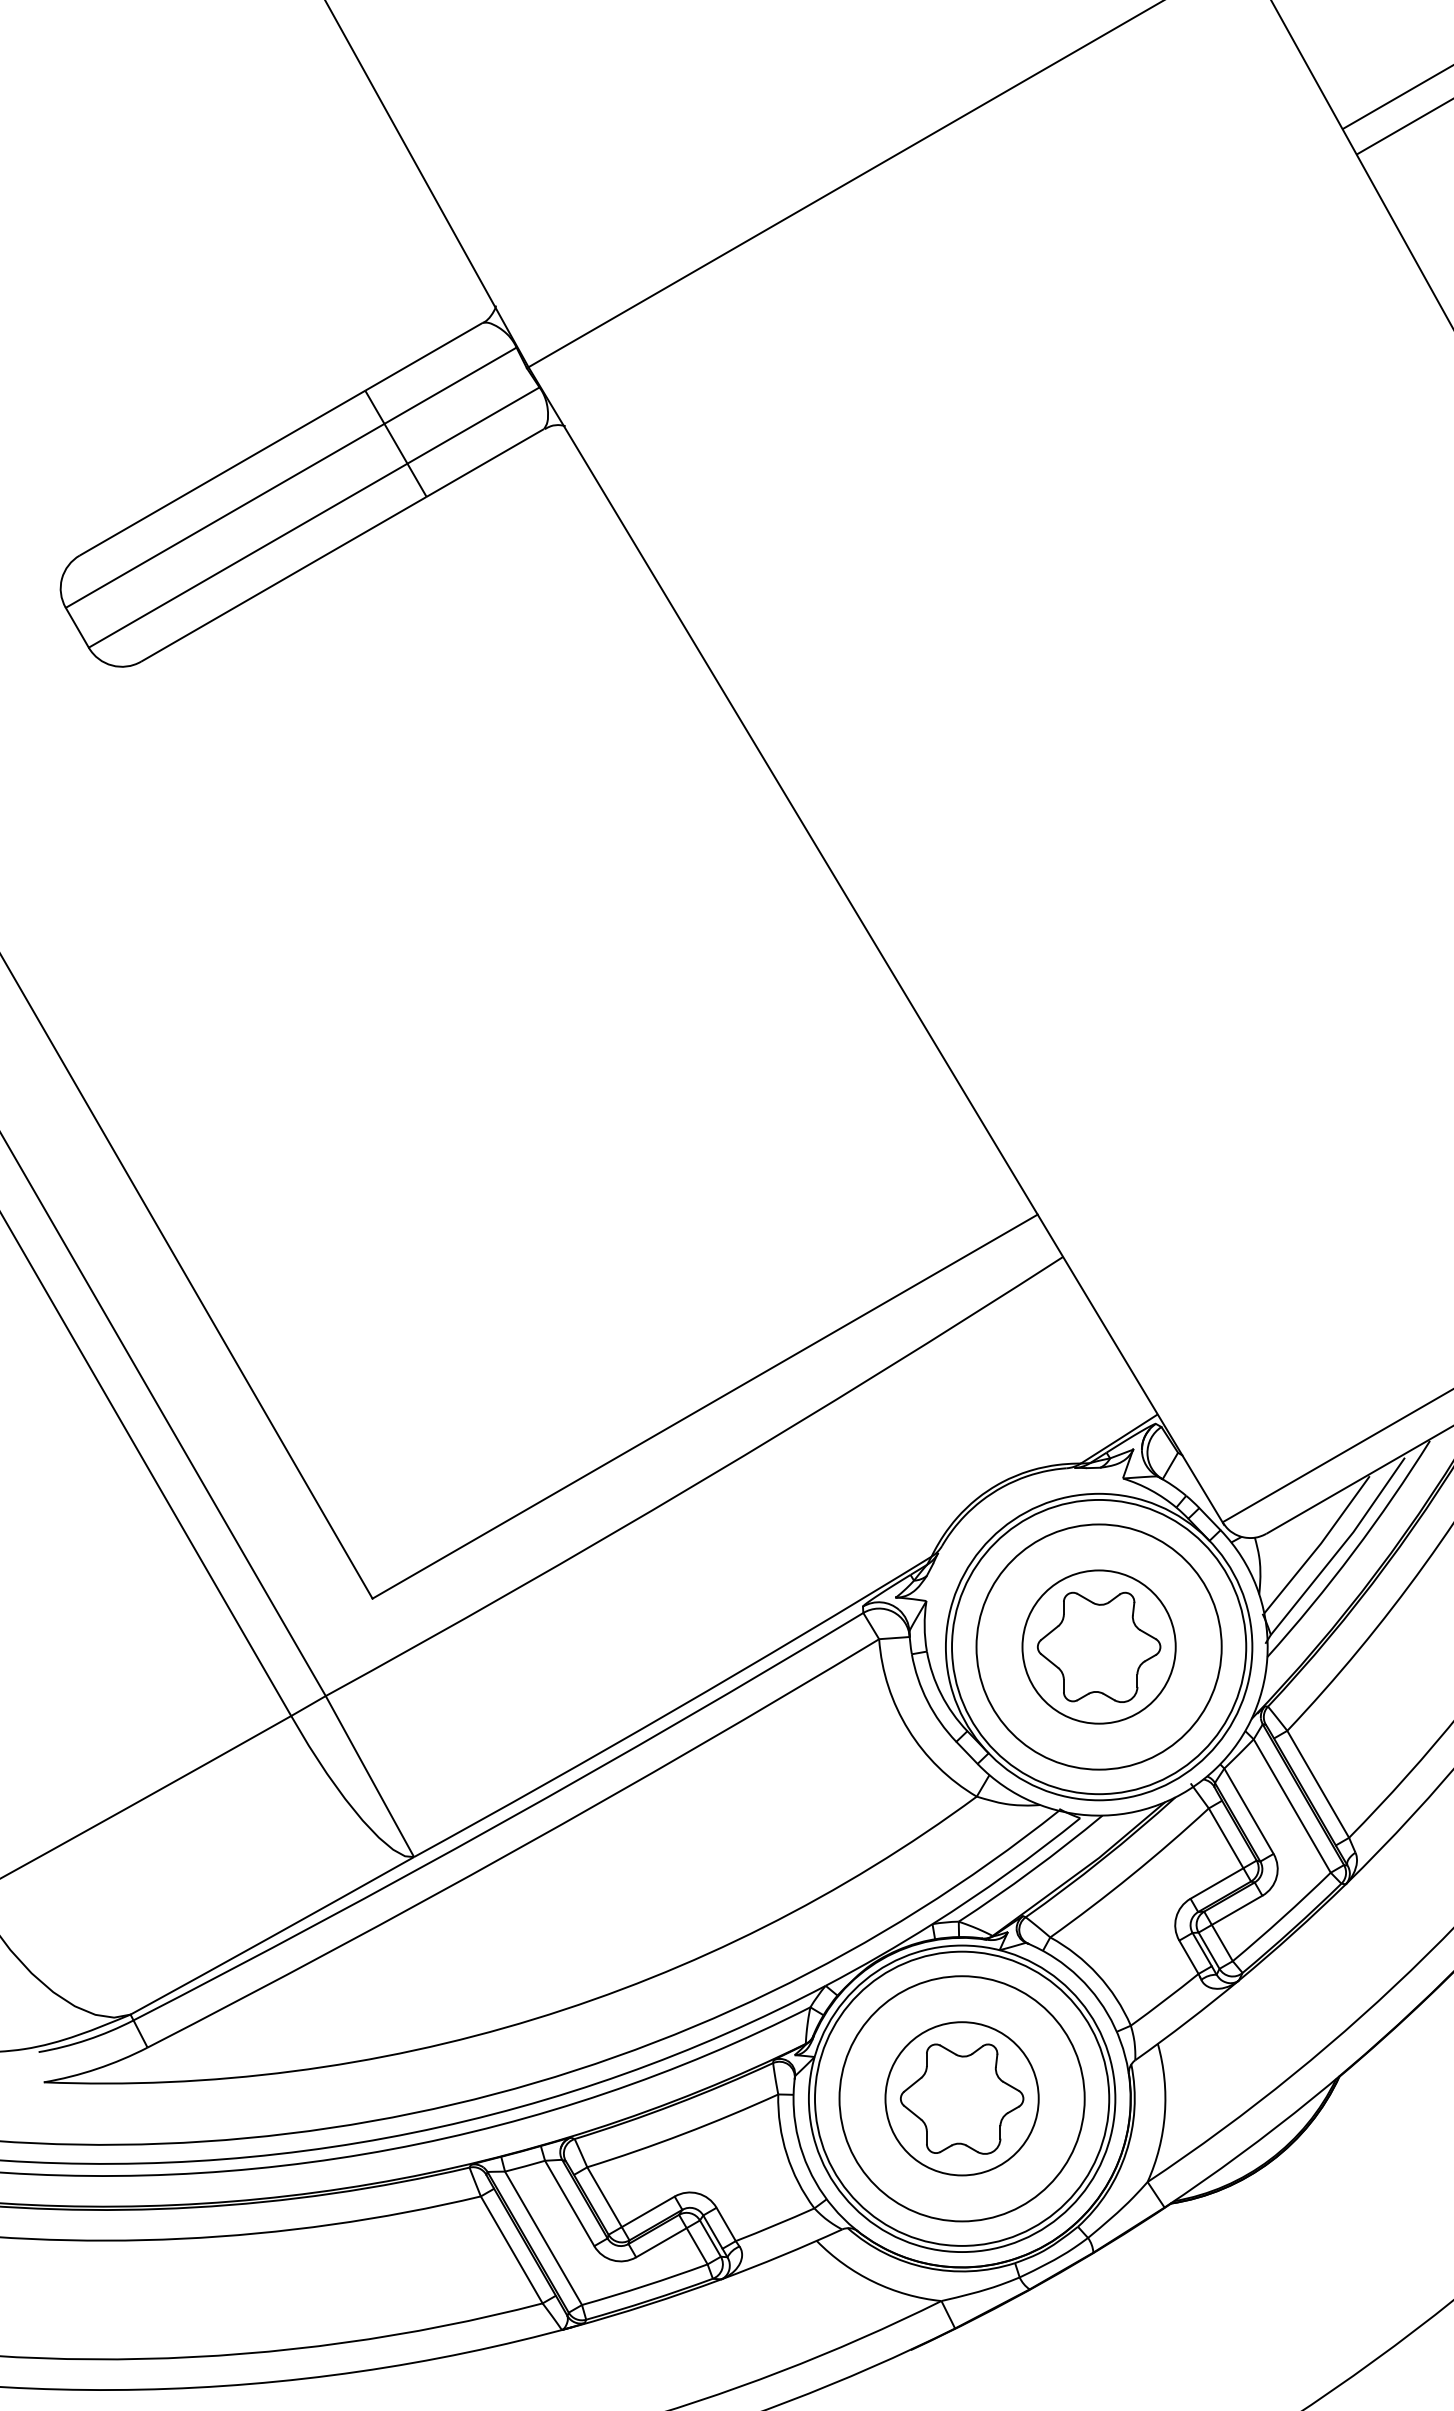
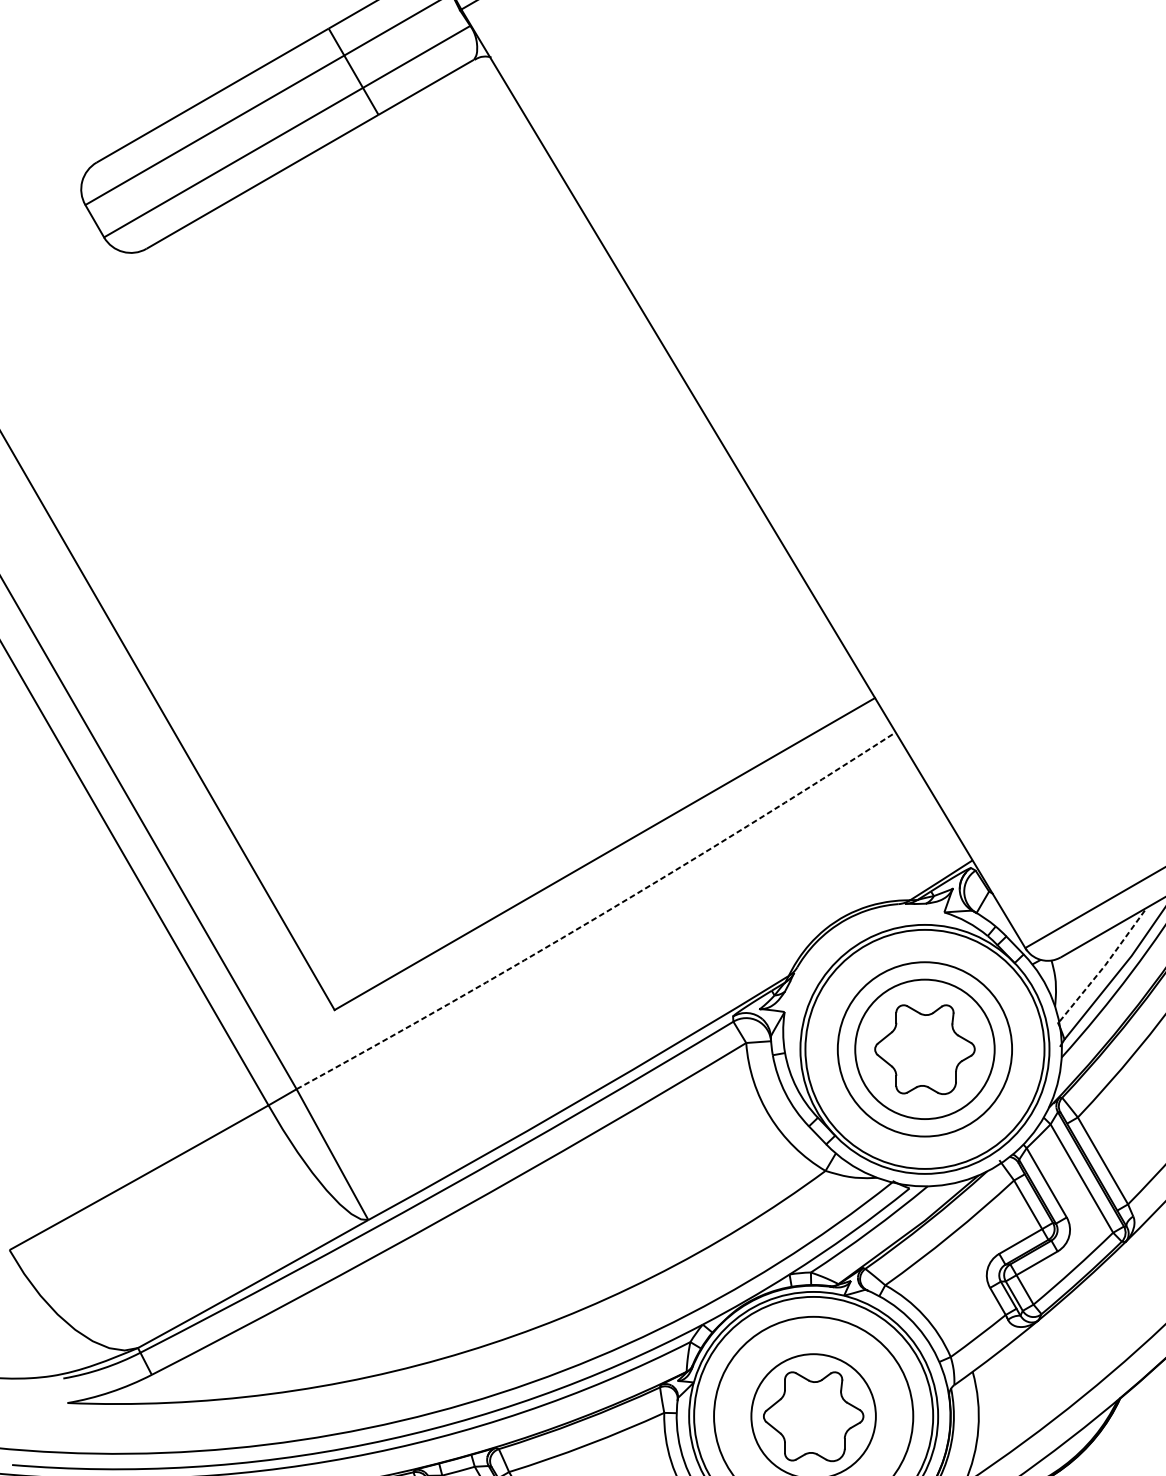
arc: (698, 1483) -> (599, 916), solid -> dashed
line: (1319, 1545) -> (1104, 966), solid -> dashed
circle: (1098, 1646) -> (924, 1048), size x0.7
circle: (1098, 1646) -> (924, 1048), size x1.4

